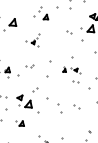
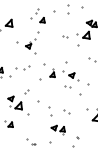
part: (32, 40) -> (27, 42), size x1.67
part: (29, 65) -> (22, 67), size x1.67
part: (71, 69) -> (64, 74), size x1.67
part: (68, 125) -> (57, 129), added

